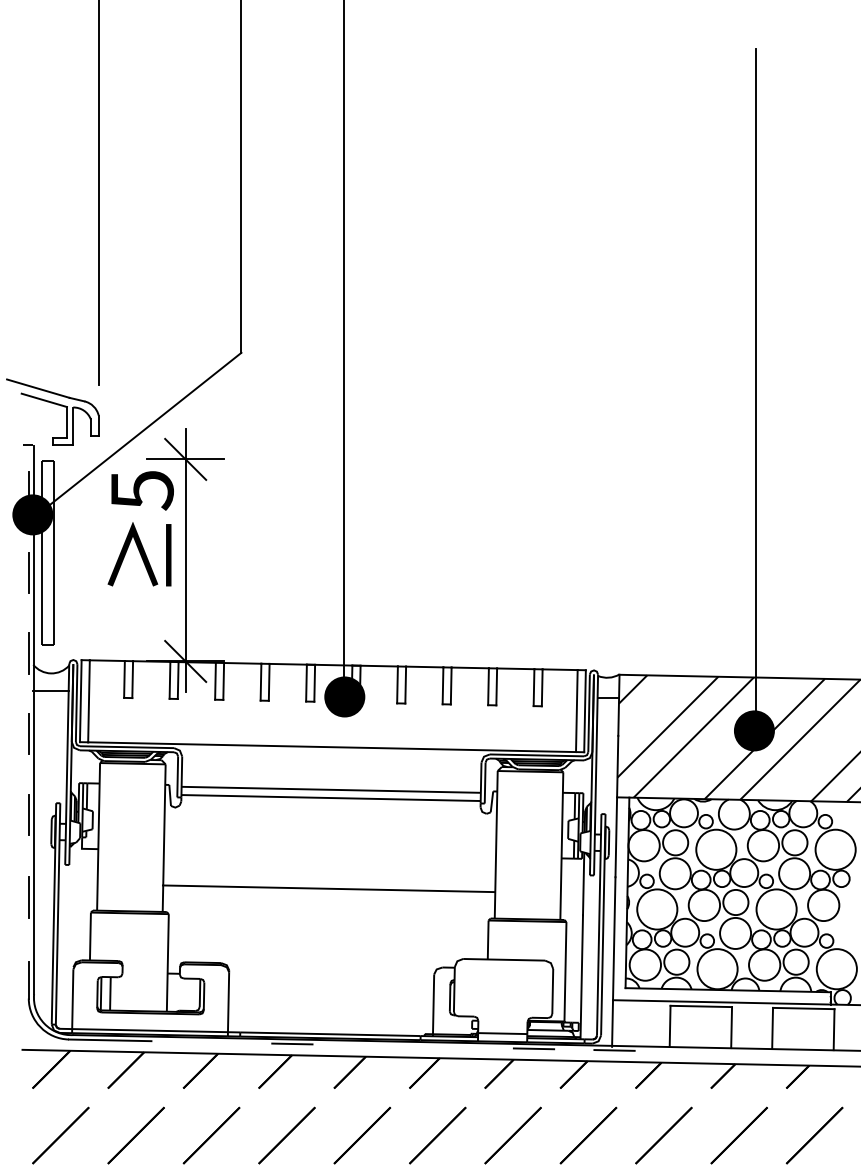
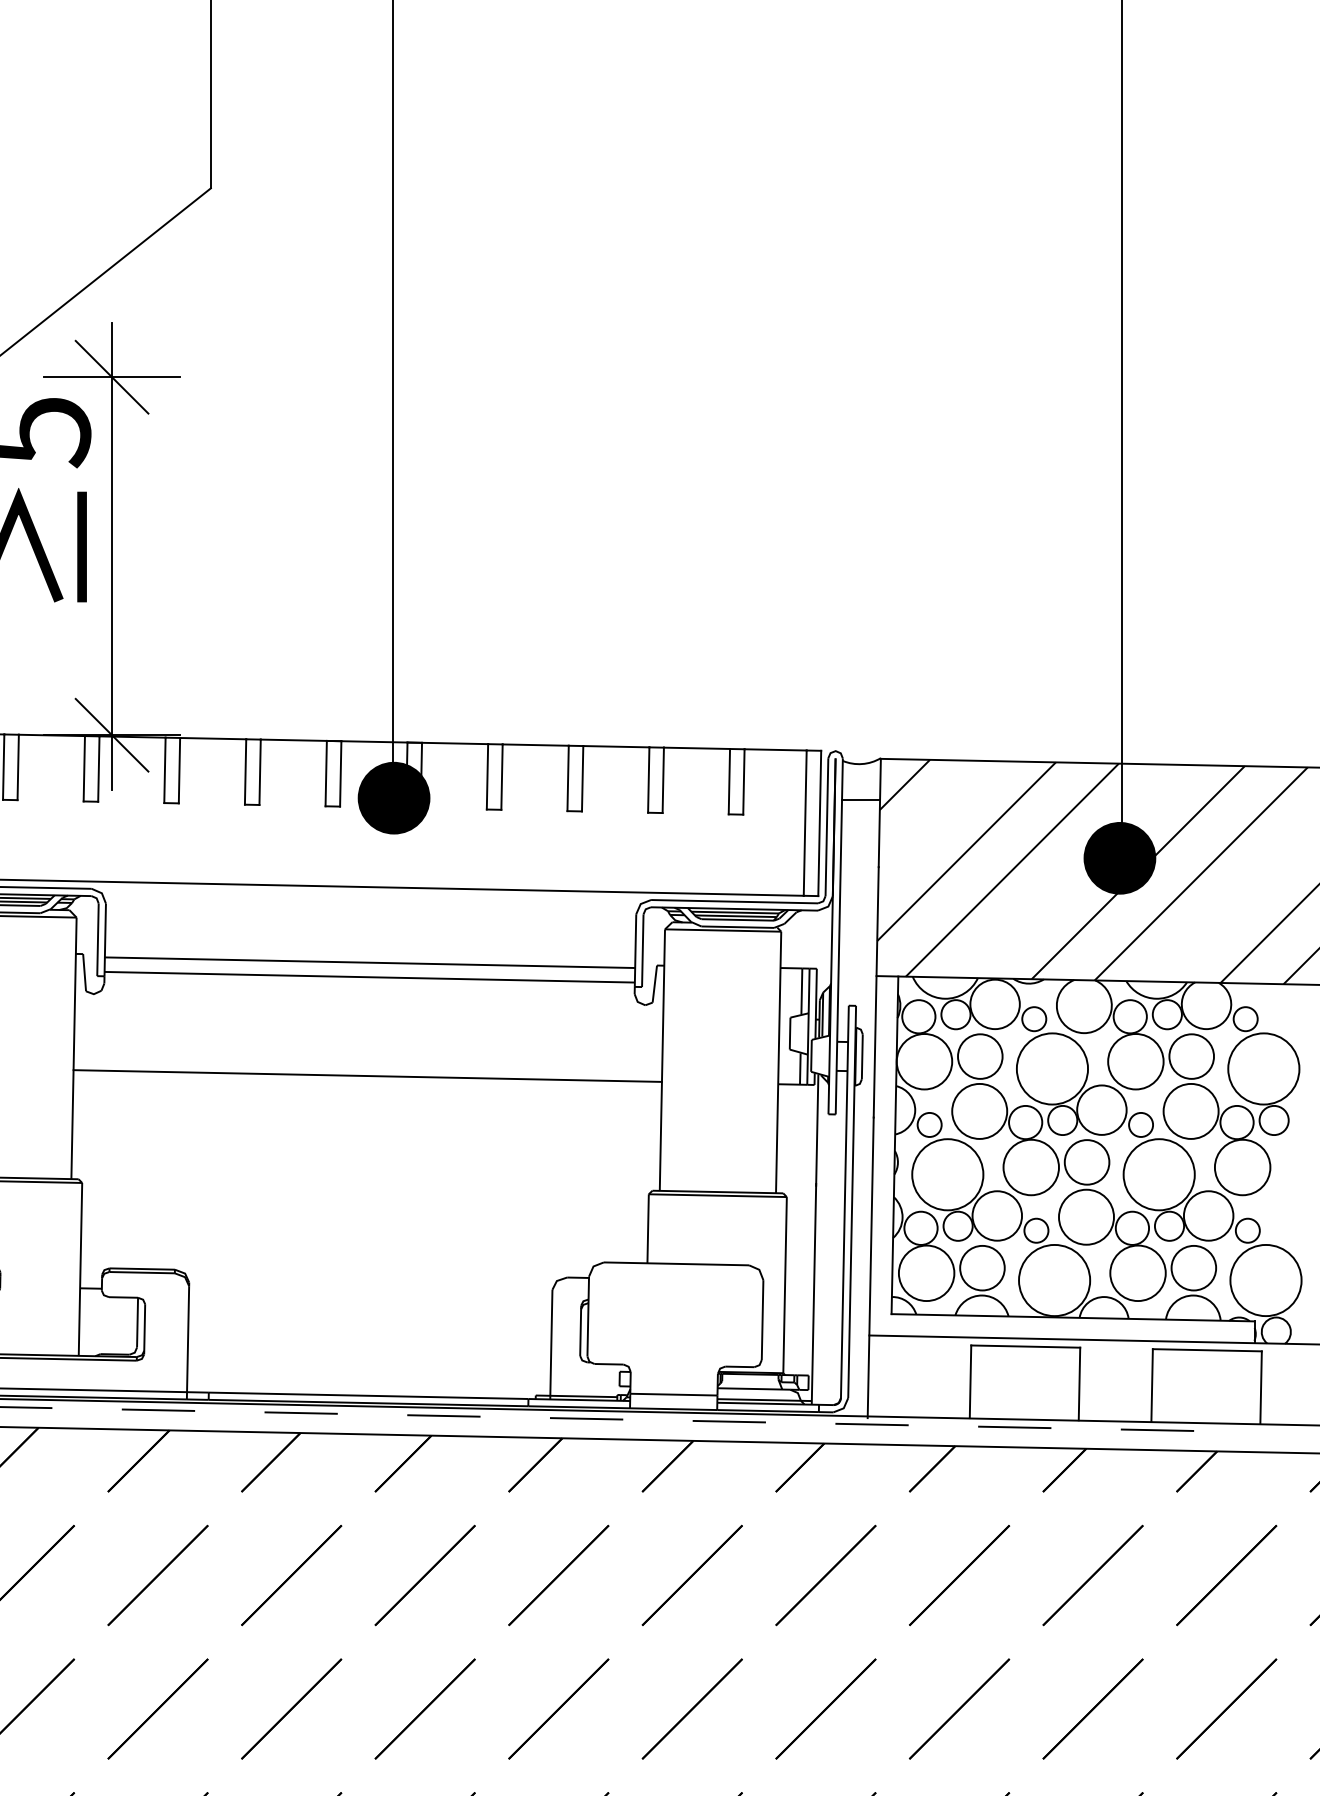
line: (328, 888) -> (366, 1075), moved
line: (211, 1041) -> (157, 1408), added
line: (372, 1045) -> (443, 1415), added
line: (453, 1046) -> (586, 1417), added
line: (694, 1051) -> (1013, 1426), added
line: (775, 1053) -> (1157, 1429), added

